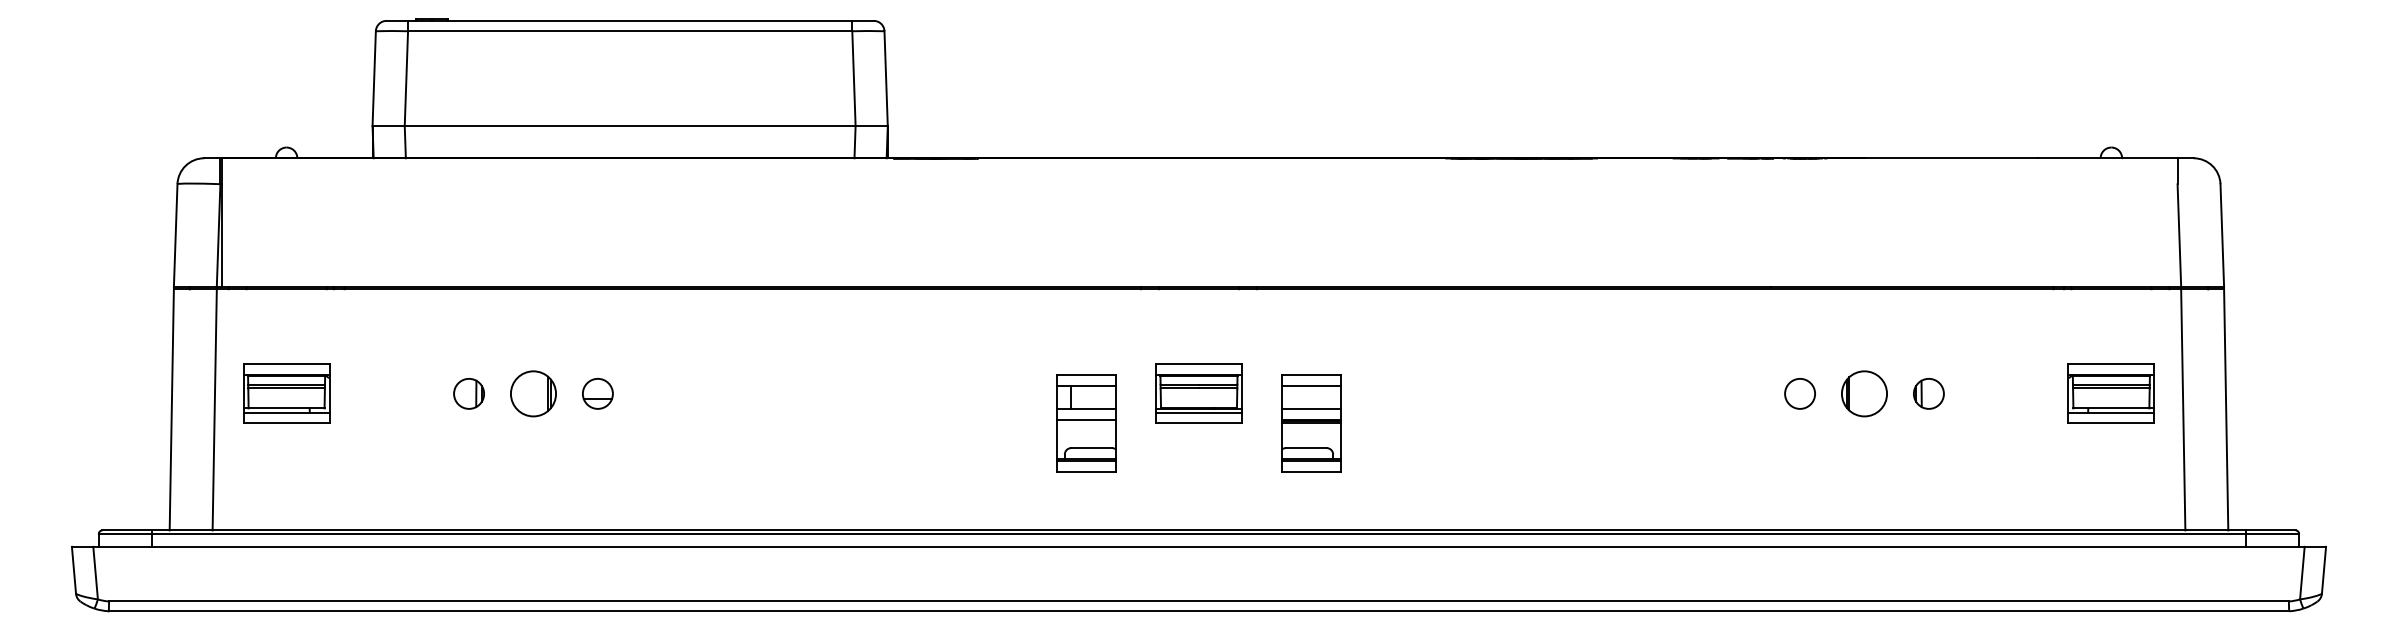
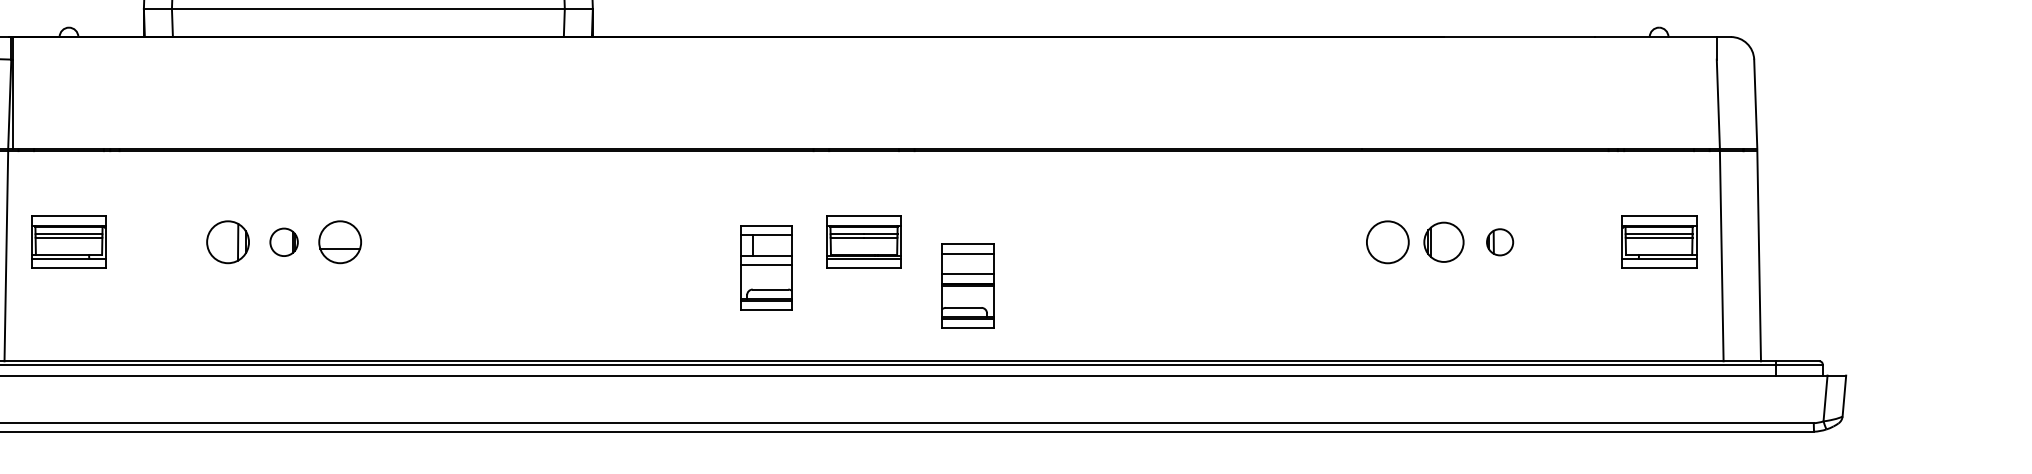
part: (468, 393) -> (227, 241), size x1.6
part: (533, 393) -> (284, 241), size x0.7
part: (597, 393) -> (339, 241), size x1.6
circle: (1800, 393) -> (1388, 241), size x1.6
part: (1311, 423) -> (968, 286), moved

